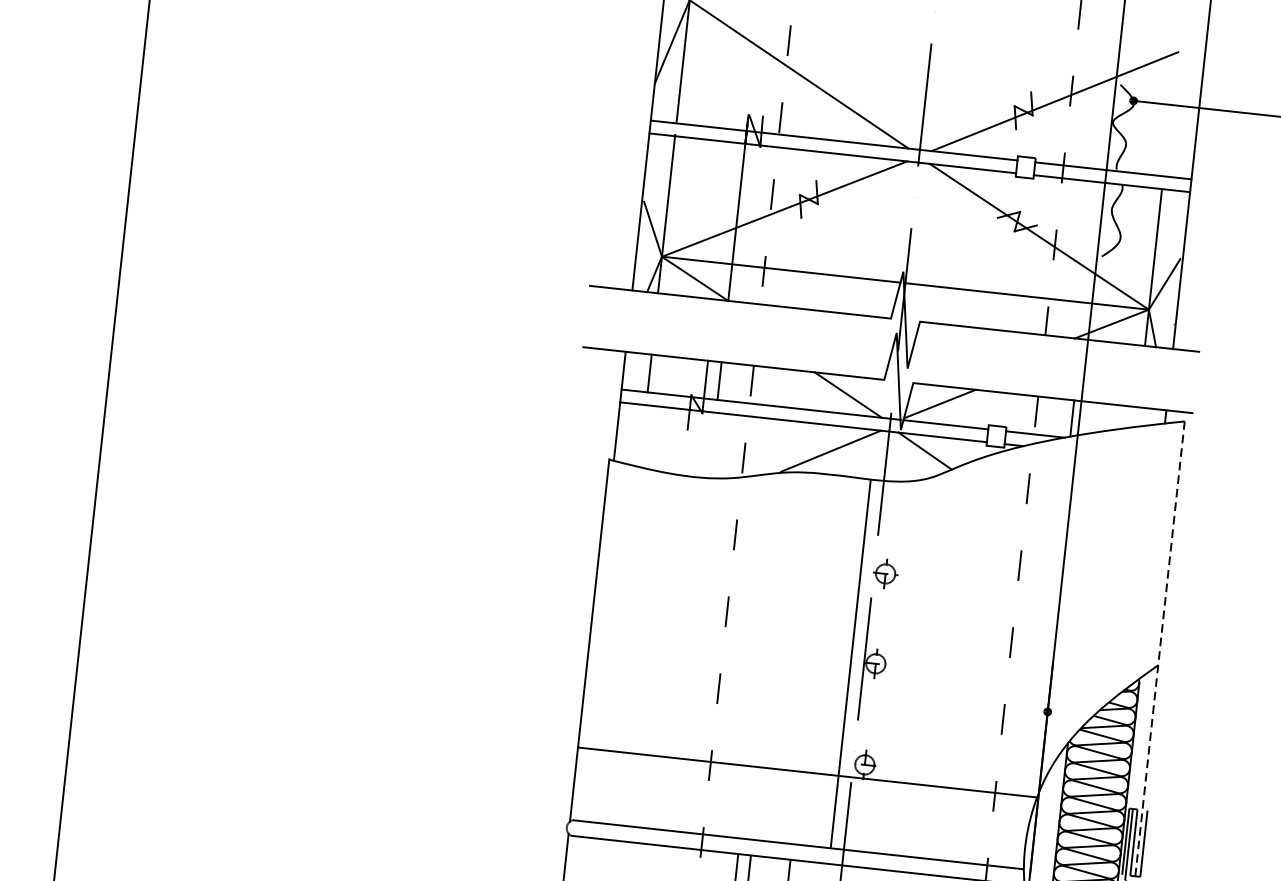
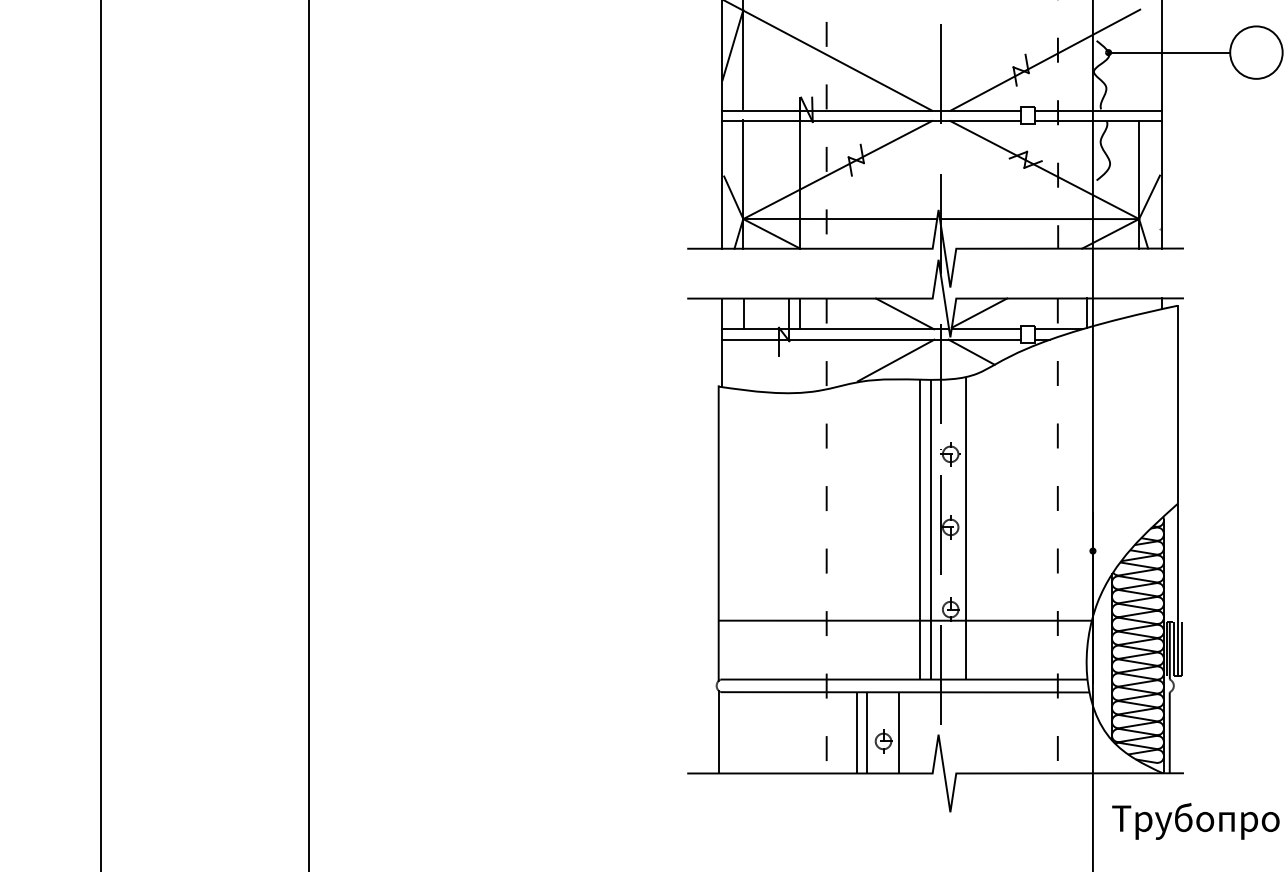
line: (1159, 648) -> (1177, 490), dashed -> solid
line: (838, 662) -> (920, 529), added
line: (895, 667) -> (966, 528), added

